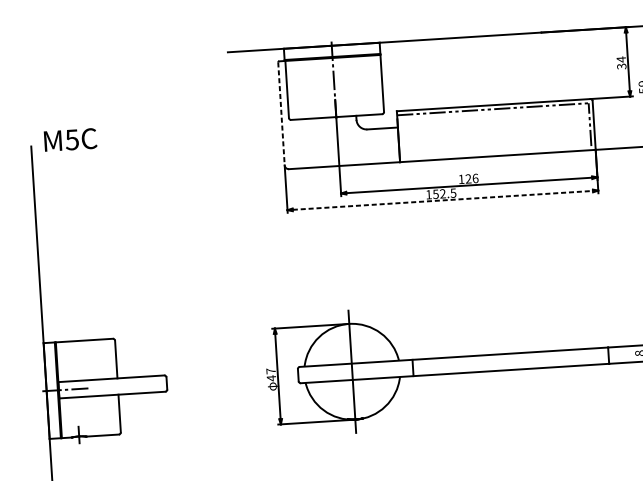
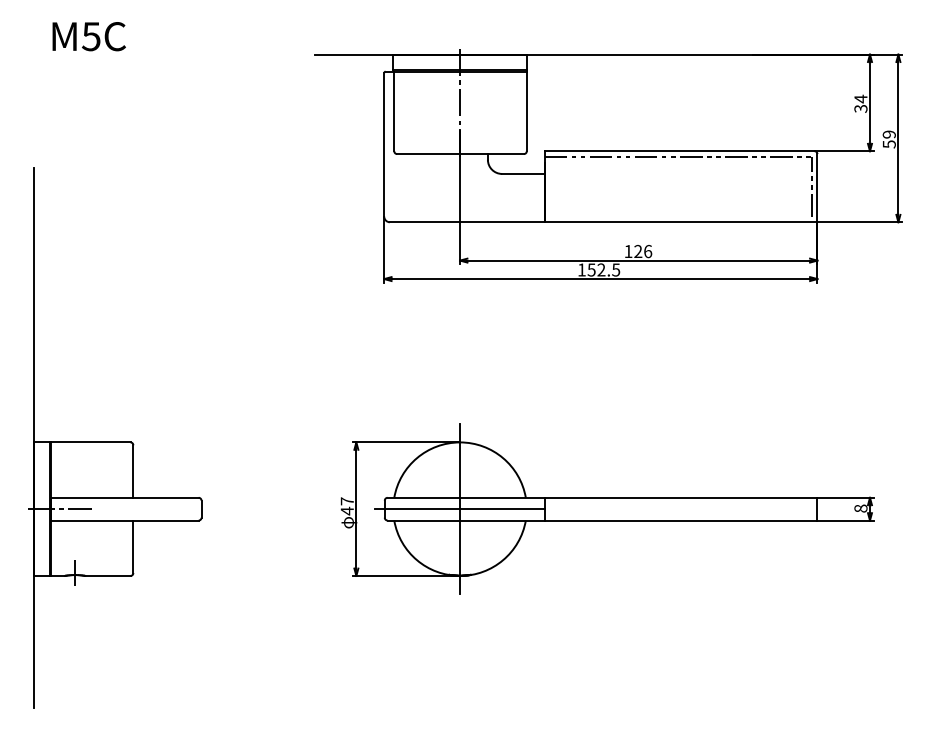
line: (281, 113) -> (384, 144), dashed -> solid
text: (70, 139) -> (88, 36), moved
line: (443, 200) -> (601, 279), dashed -> solid
line: (351, 372) -> (459, 509), added

